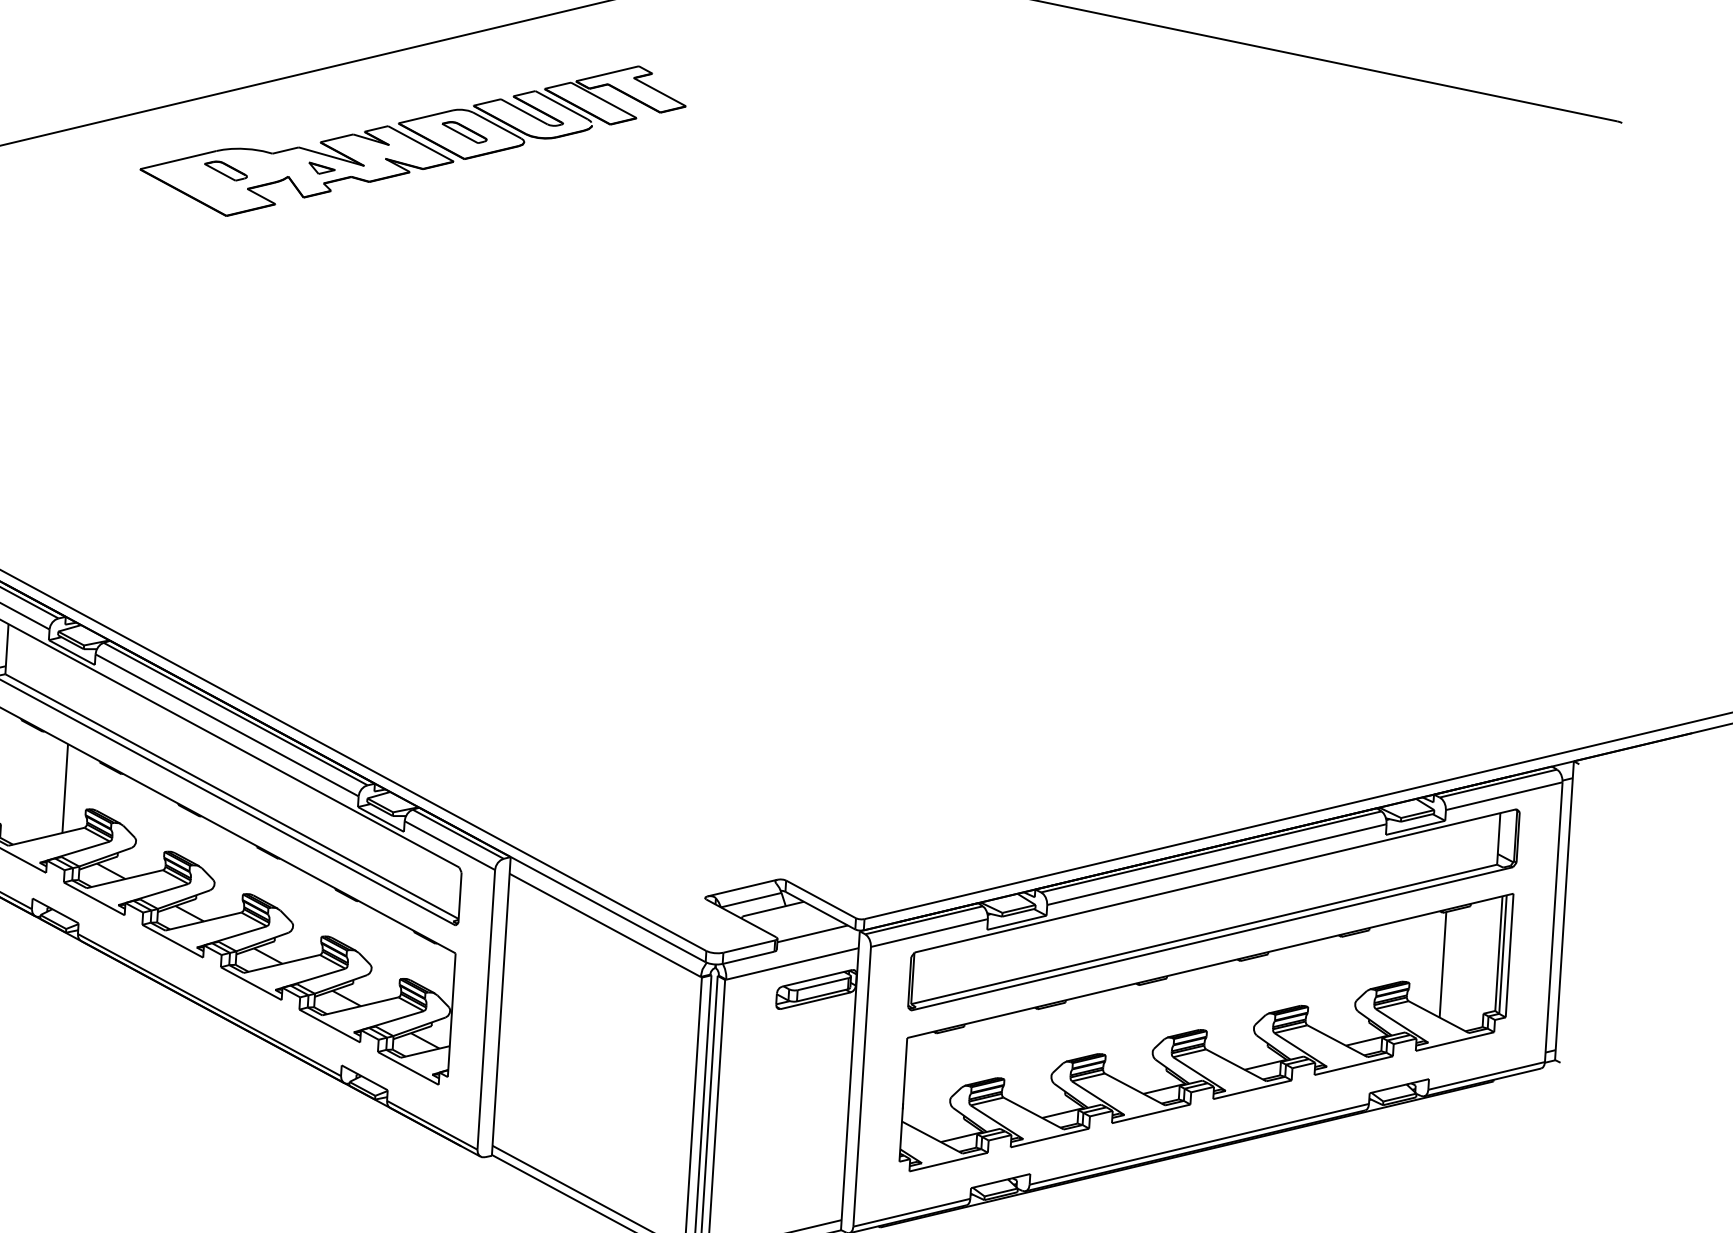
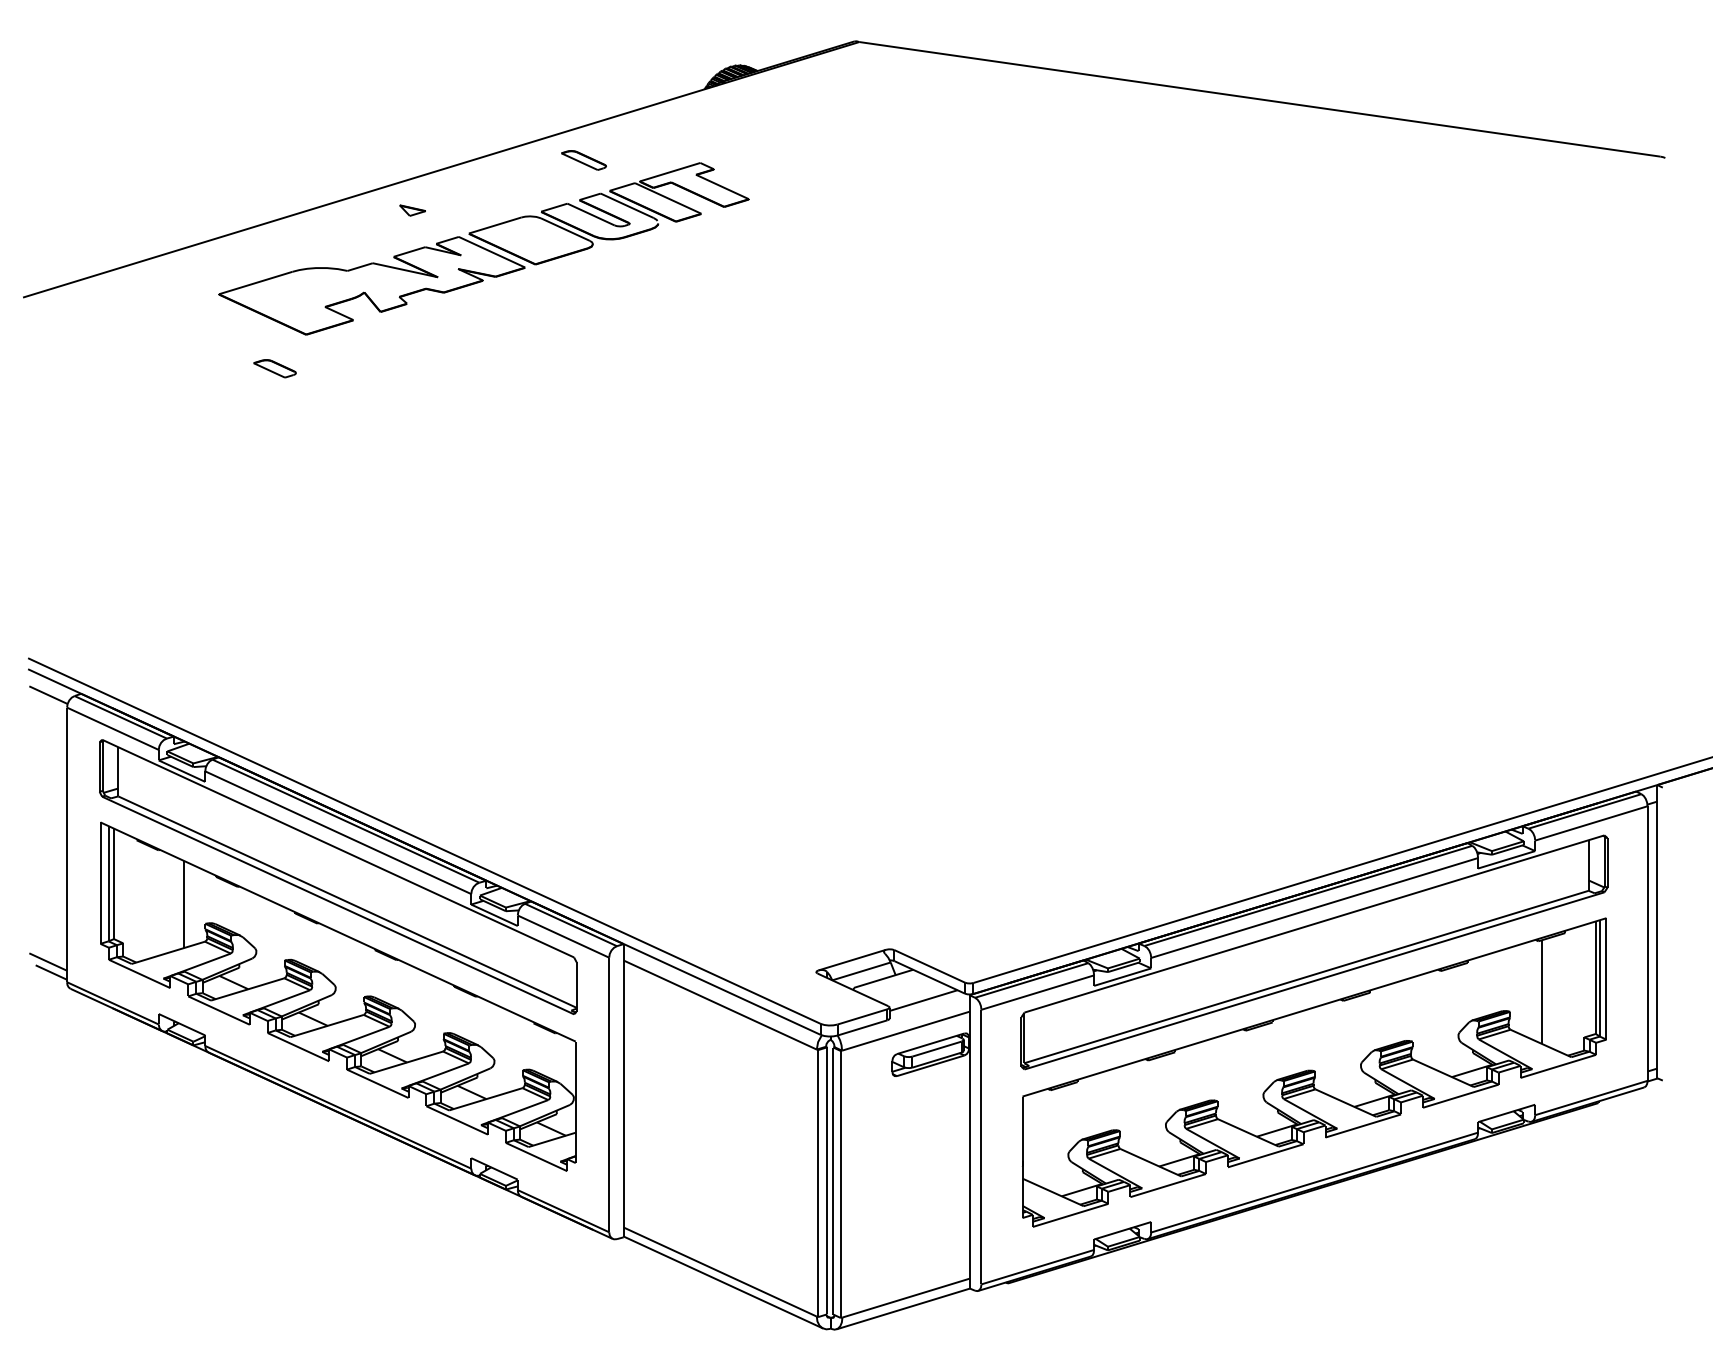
part: (464, 132) -> (583, 160), moved
part: (321, 168) -> (412, 210), moved
part: (225, 170) -> (274, 368), moved

